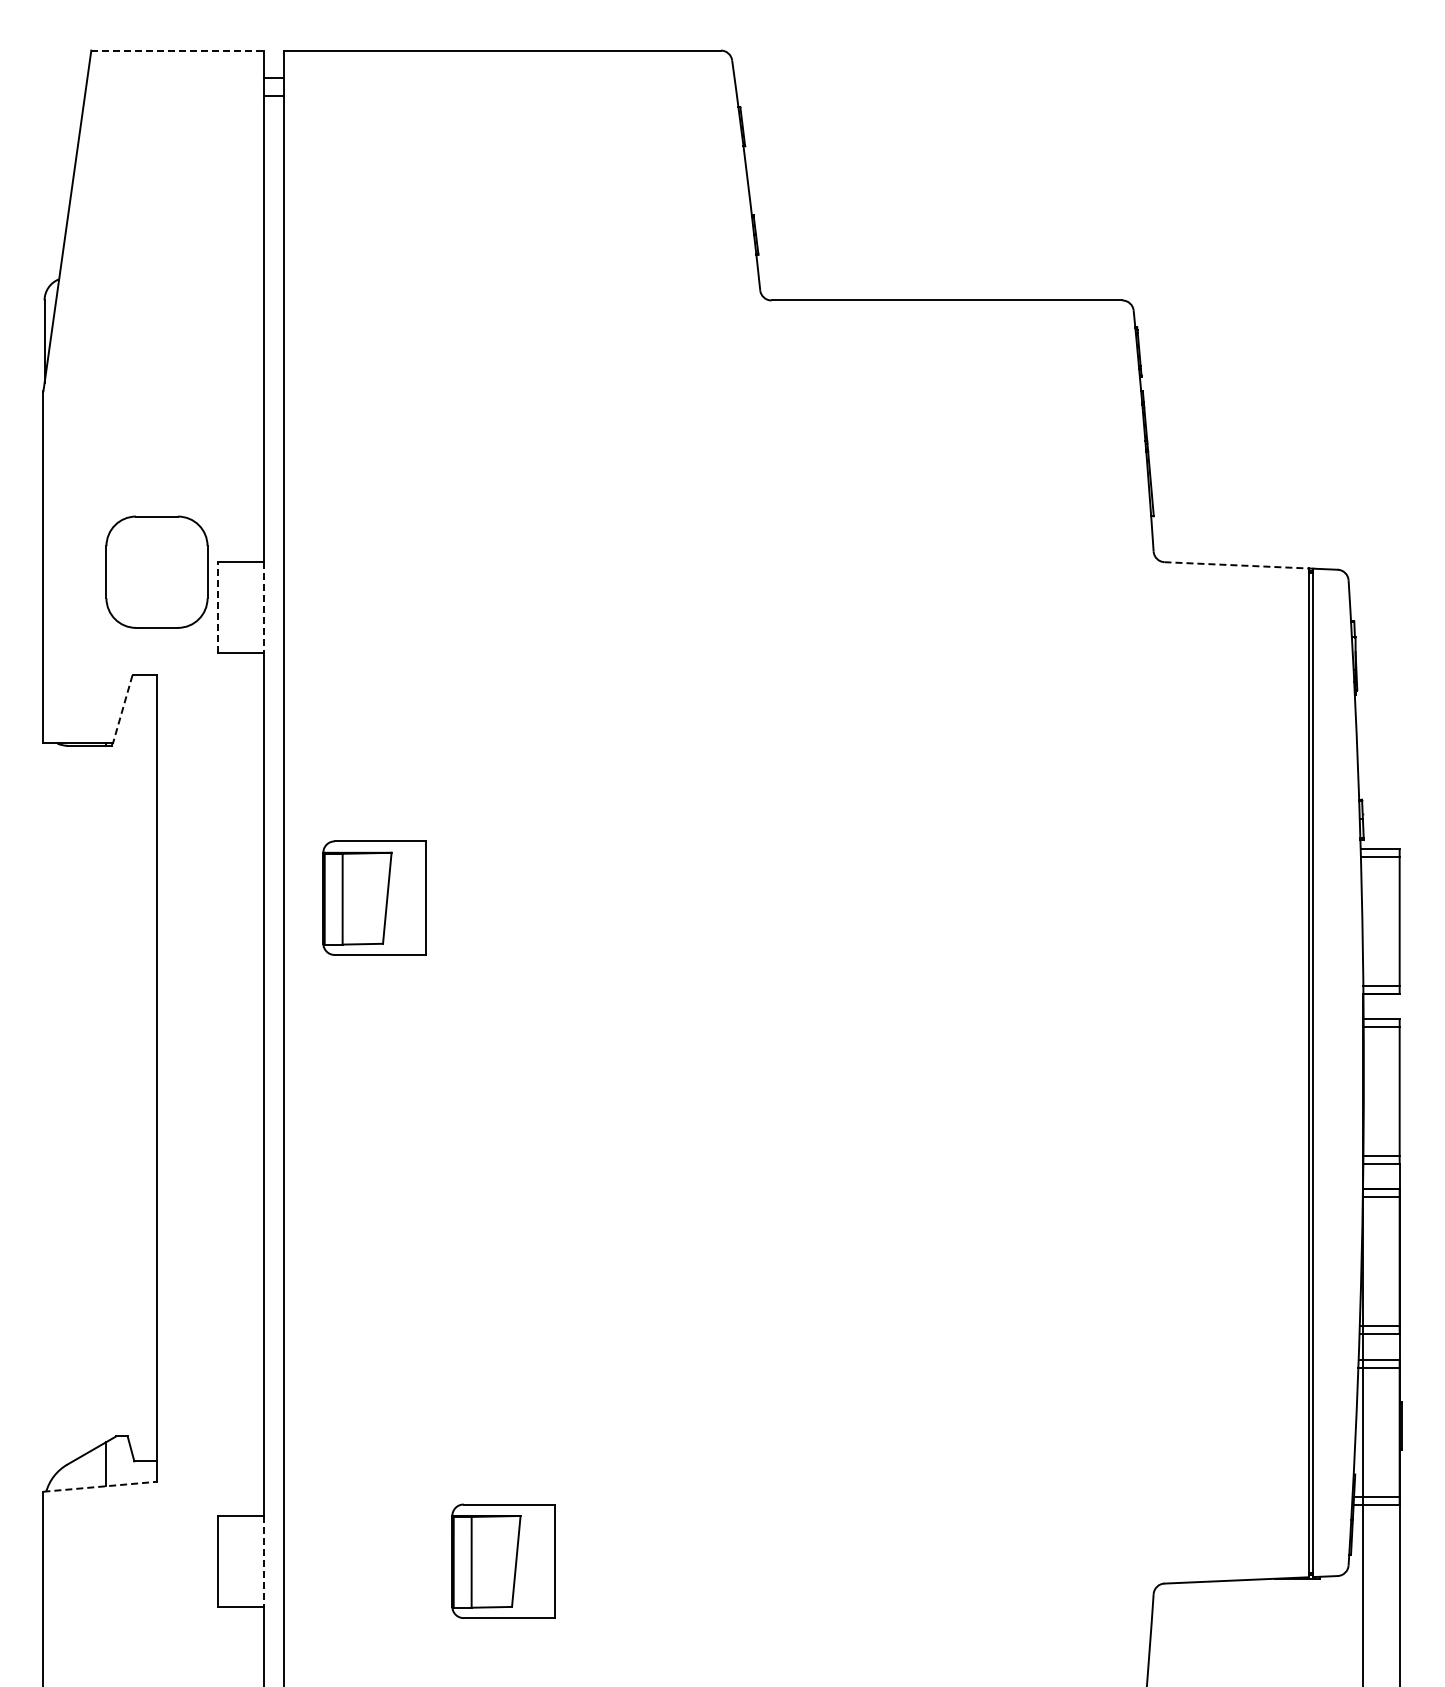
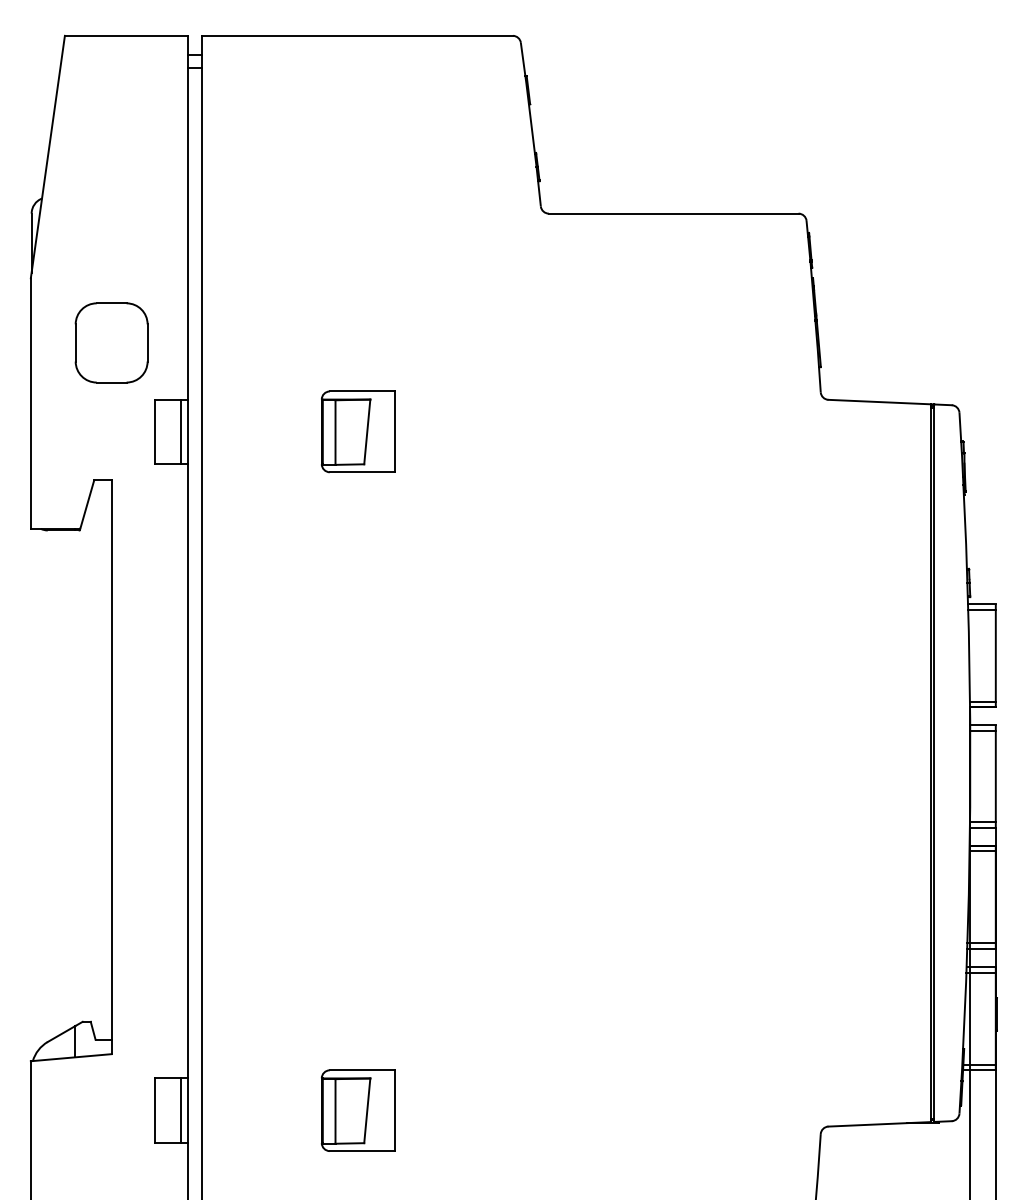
line: (178, 50) -> (126, 35), dashed -> solid
line: (1237, 565) -> (880, 402), dashed -> solid
part: (156, 571) -> (111, 342), moved
line: (218, 606) -> (155, 431), dashed -> solid
line: (254, 606) -> (181, 431), added
line: (263, 607) -> (187, 432), dashed -> solid
line: (122, 709) -> (87, 504), dashed -> solid
part: (374, 897) -> (358, 431), moved
line: (100, 1486) -> (71, 1057), dashed -> solid
line: (254, 1560) -> (181, 1110), added
line: (263, 1561) -> (187, 1110), dashed -> solid

